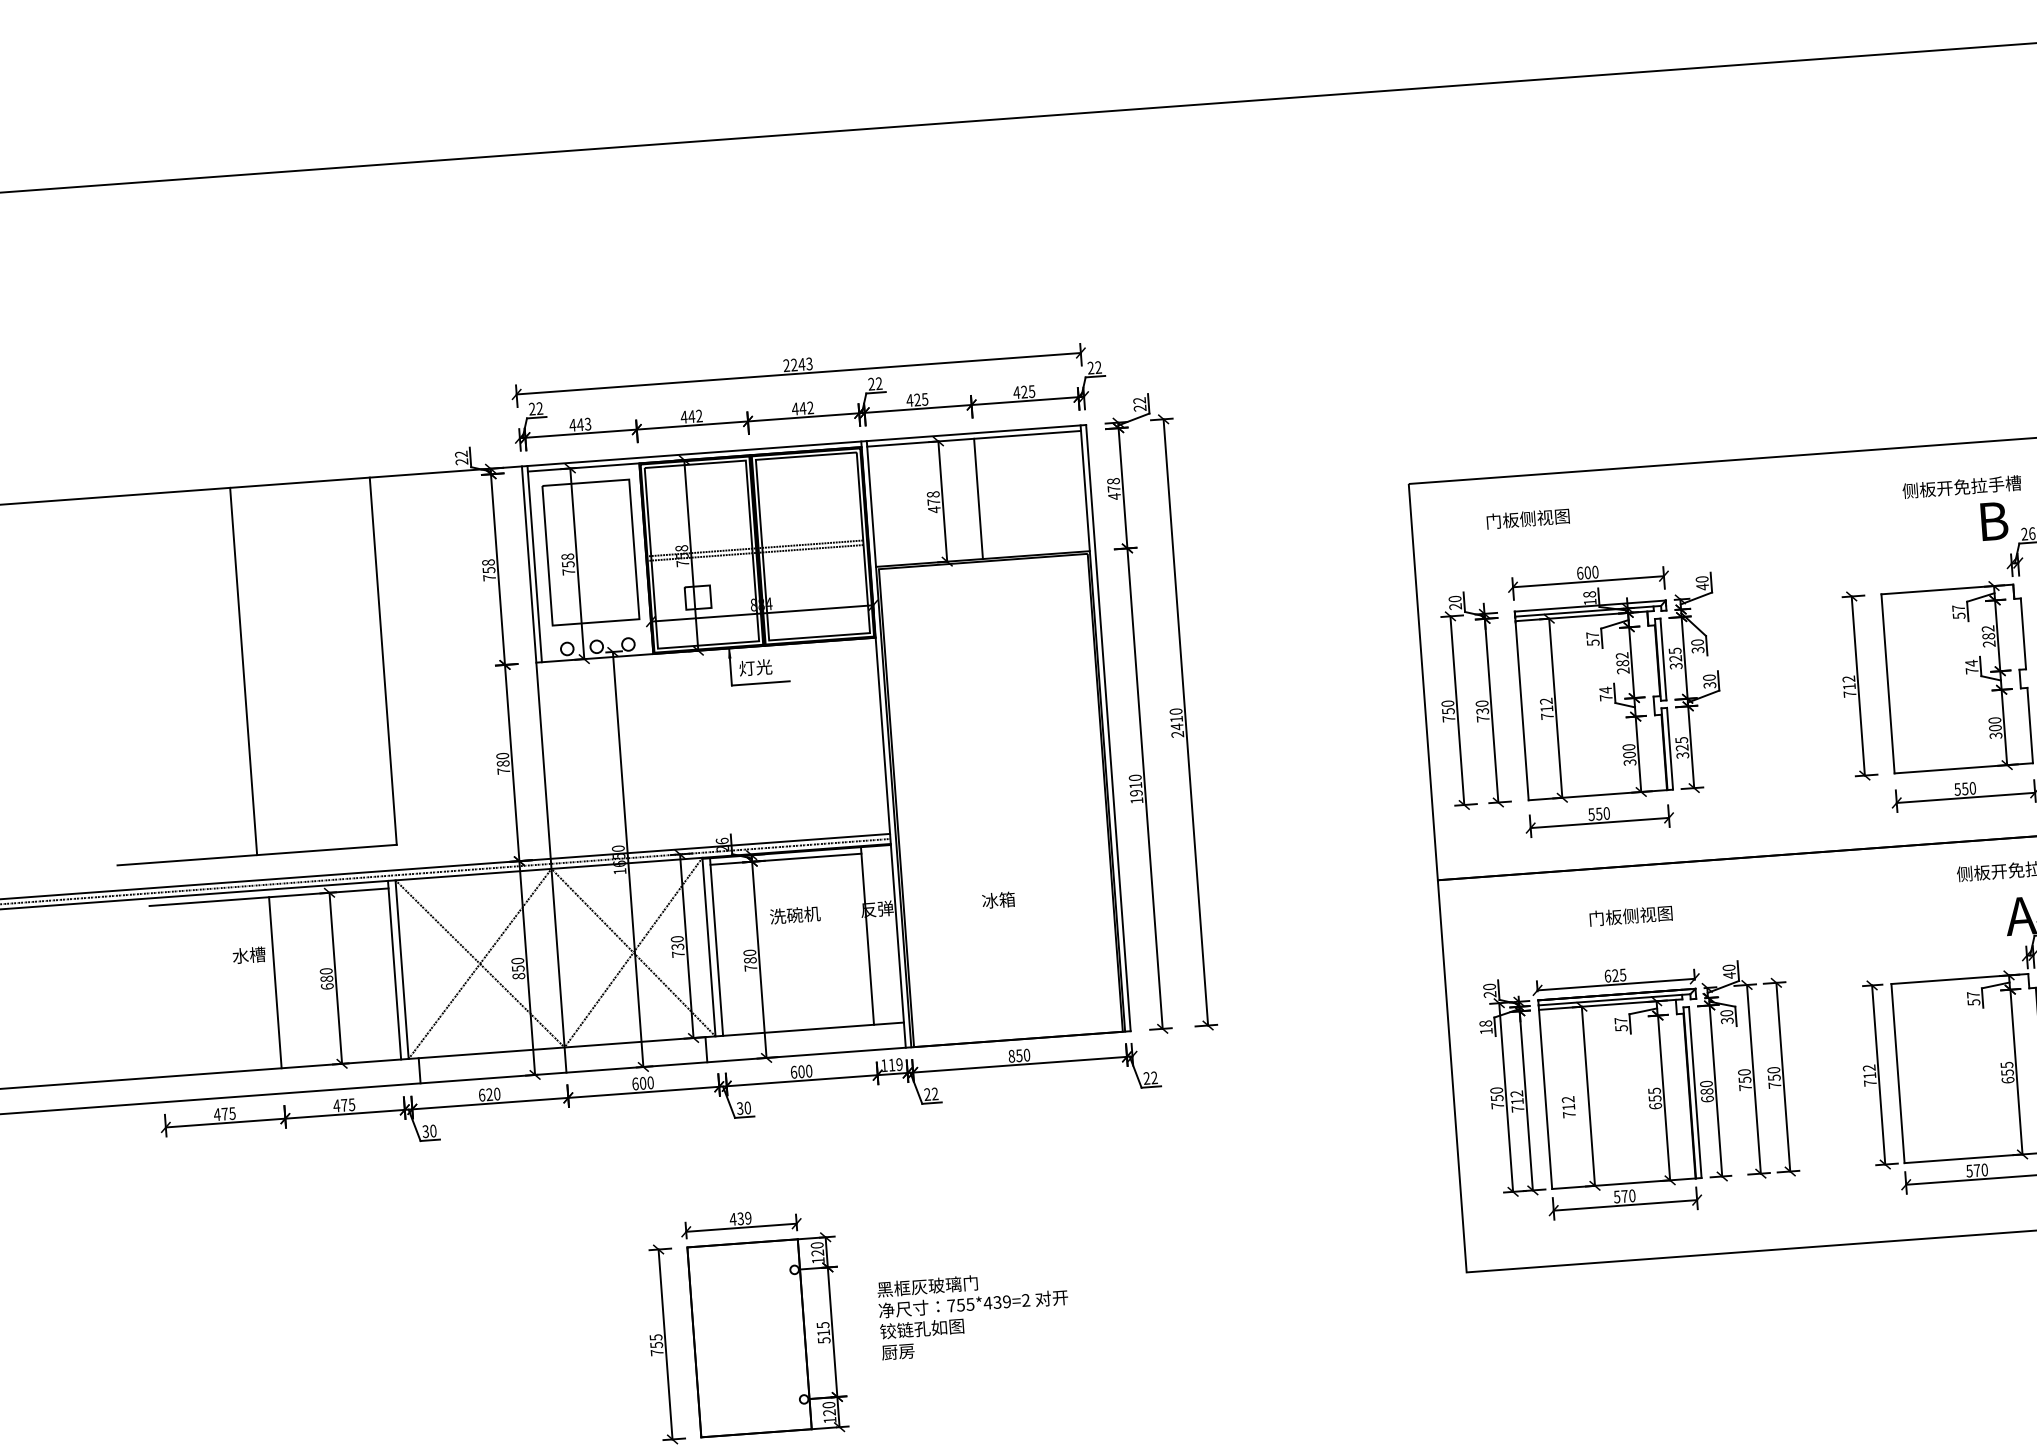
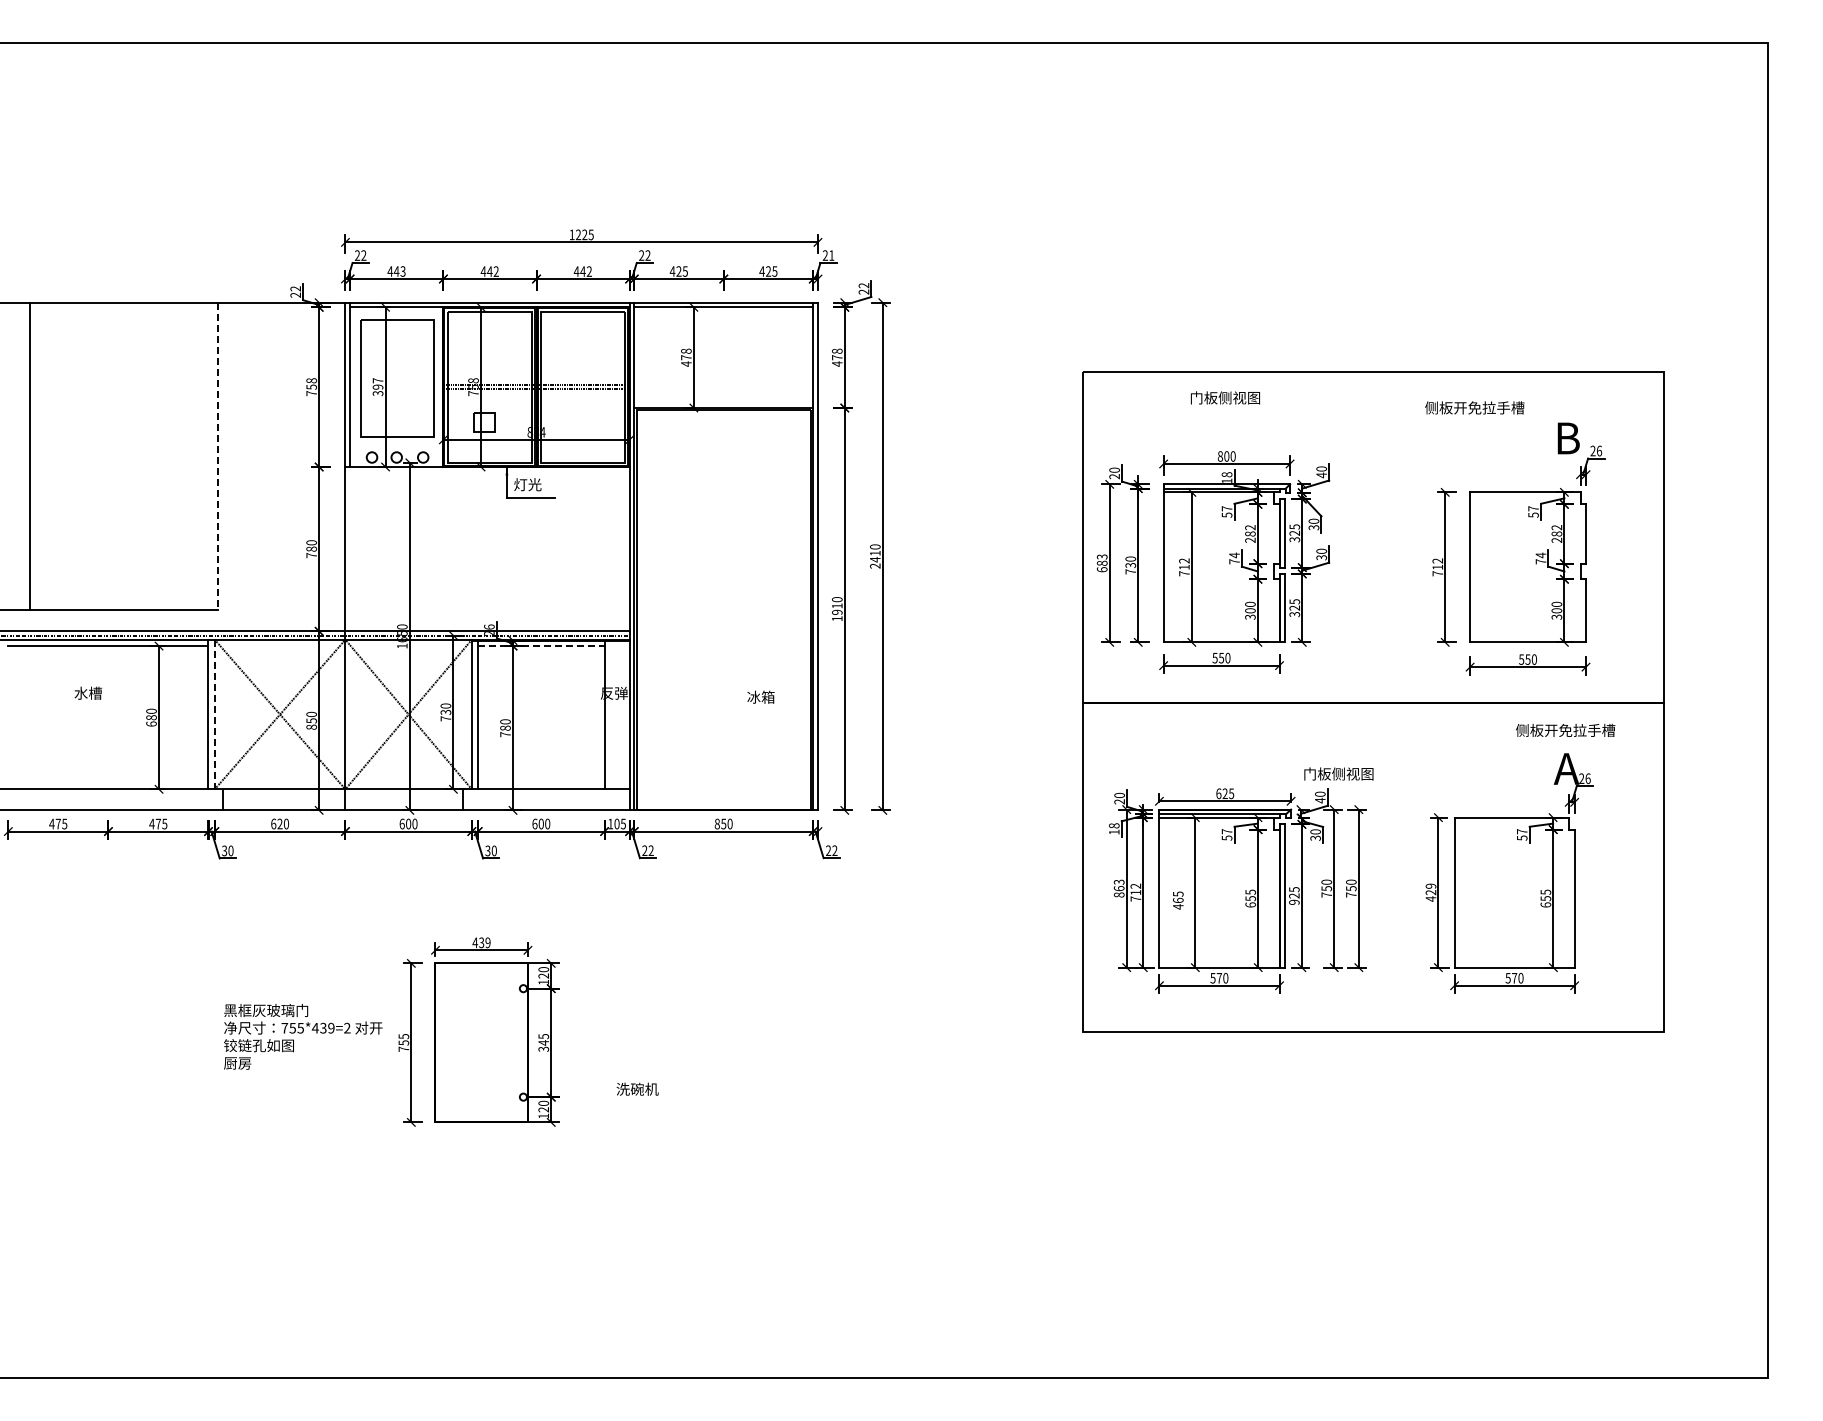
text: (797, 364) -> (581, 234), 2243 -> 1225
text: (1098, 367) -> (831, 255), 22 -> 21
text: (1961, 486) -> (1474, 407), moved
line: (978, 498) -> (723, 357), removed
text: (1528, 518) -> (1225, 397), moved
text: (567, 564) -> (377, 387), 758 -> 397
text: (1580, 573) -> (1220, 456), 600 -> 800
line: (382, 661) -> (217, 456), solid -> dashed
line: (244, 671) -> (30, 456), moved
text: (1447, 711) -> (1101, 563), 750 -> 683
line: (786, 859) -> (541, 646), solid -> dashed
text: (997, 899) -> (760, 696), moved
text: (795, 914) -> (637, 1088), moved
text: (1630, 915) -> (1338, 773), moved
line: (401, 969) -> (214, 714), solid -> dashed
line: (275, 982) -> (108, 717), removed
text: (894, 1064) -> (619, 823), 119 -> 105
text: (1869, 1075) -> (1430, 892), 712 -> 429
text: (1707, 1091) -> (1294, 895), 680 -> 925
text: (1496, 1098) -> (1118, 888), 750 -> 863
text: (1569, 1107) -> (1178, 900), 712 -> 465
text: (974, 1314) -> (303, 1036), moved
text: (823, 1335) -> (543, 1045), 515 -> 345

